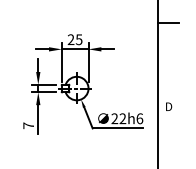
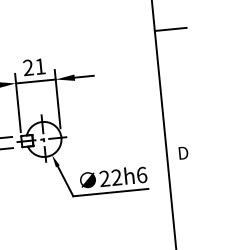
text: (78, 39) -> (39, 66), 25 -> 21

